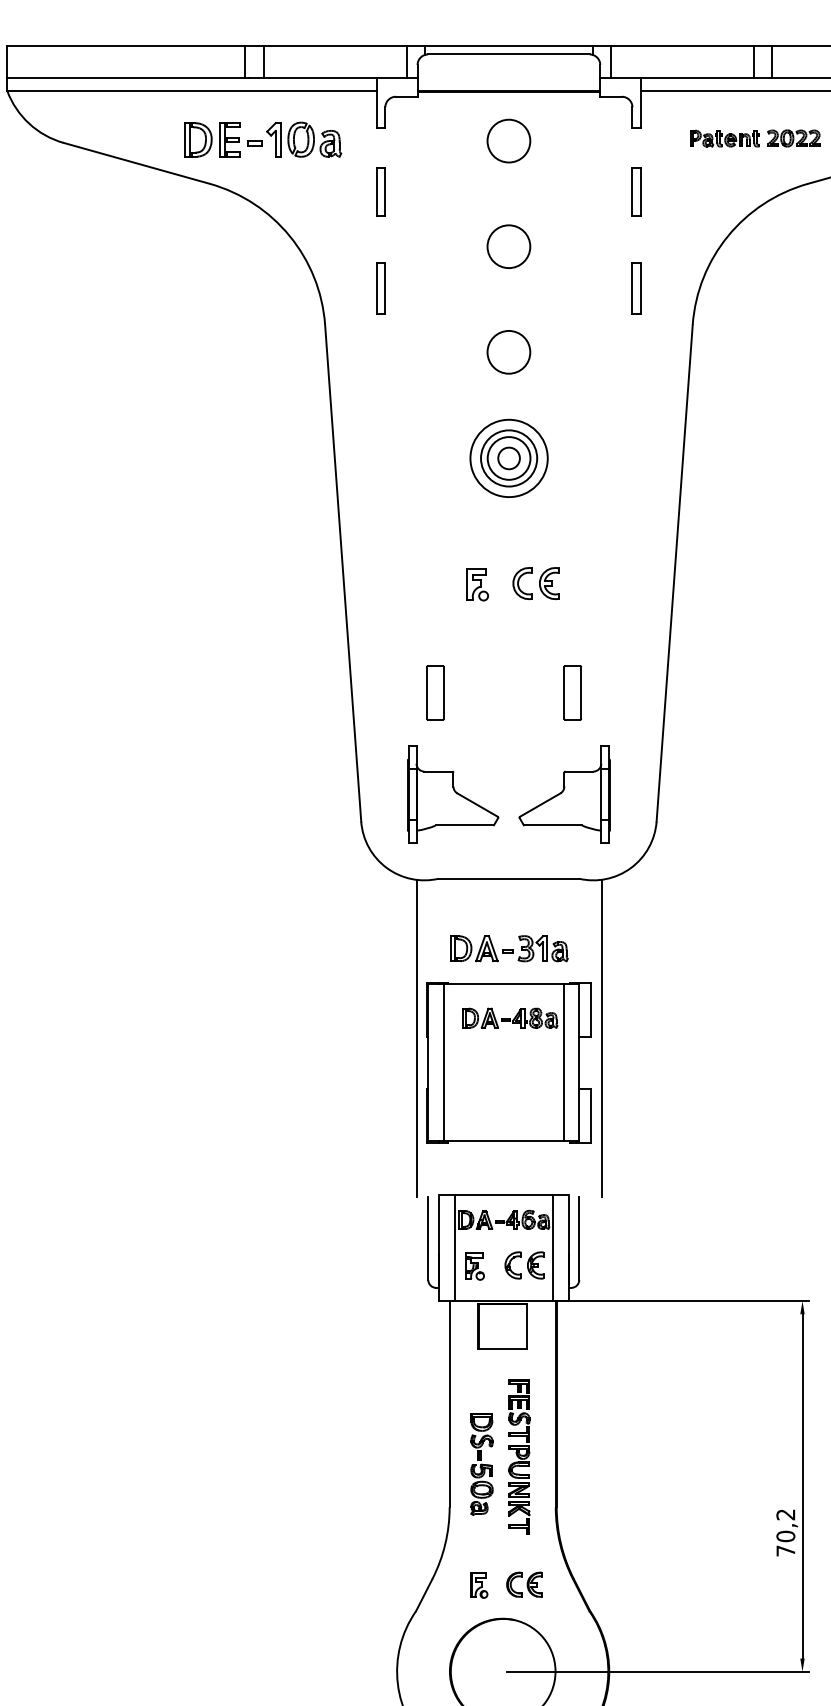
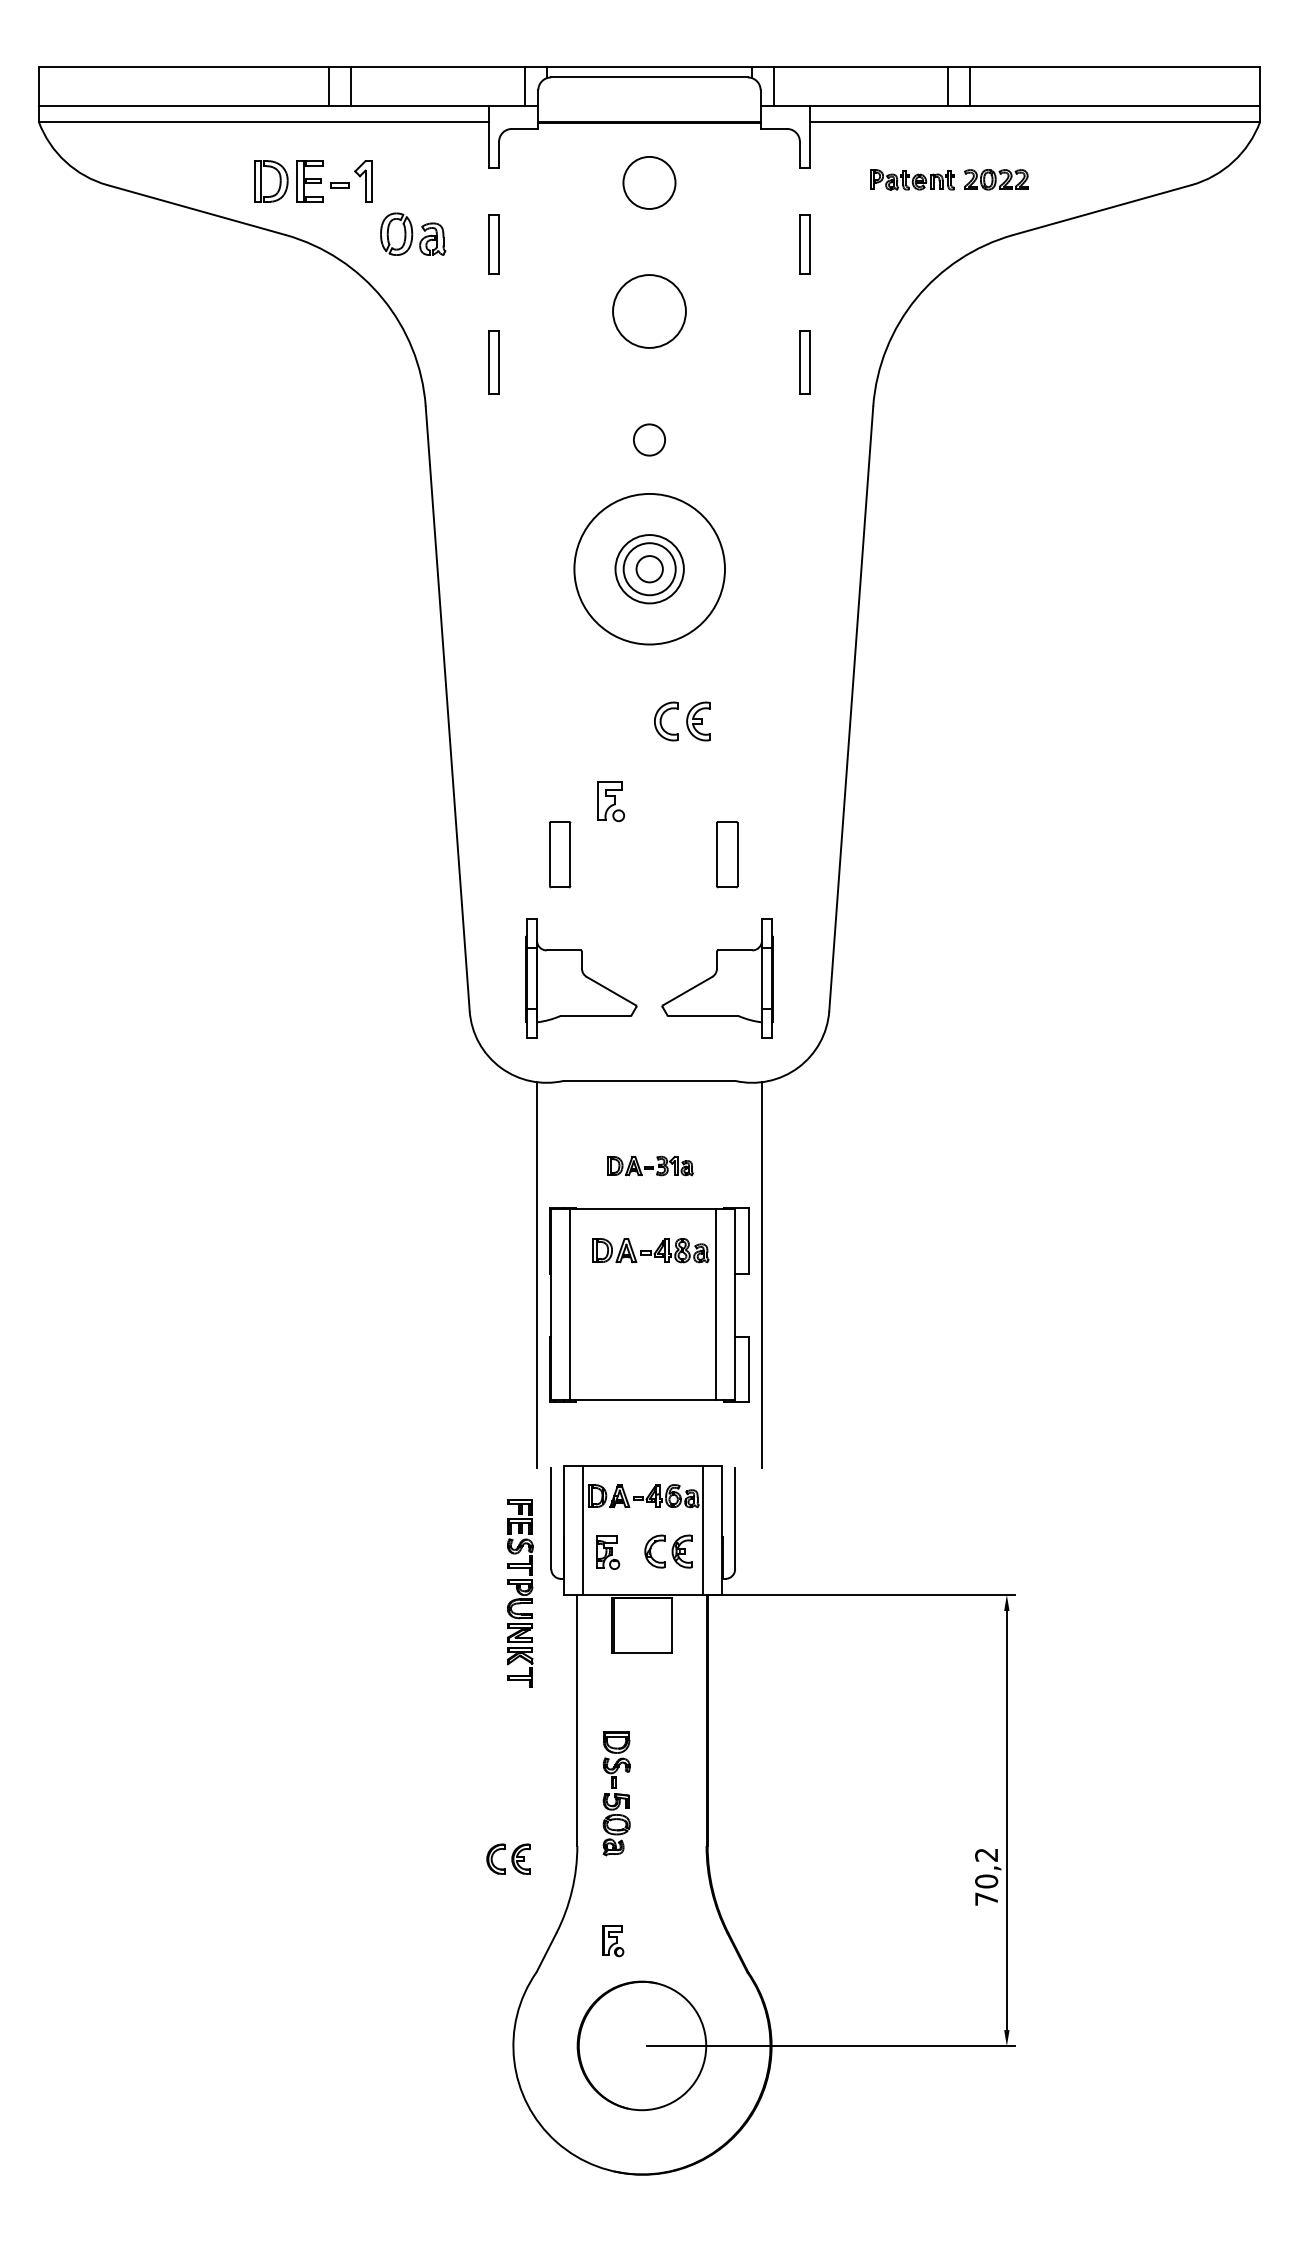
part: (315, 139) -> (413, 233), moved
circle: (508, 246) -> (649, 311), size x1.4
circle: (508, 351) -> (649, 439), size x0.6
circle: (508, 458) -> (649, 569), size x1.6
part: (477, 584) -> (611, 801), moved
part: (509, 948) -> (650, 1165), size x0.6
part: (519, 1457) -> (520, 1593), moved
part: (524, 1584) -> (508, 1858), moved

